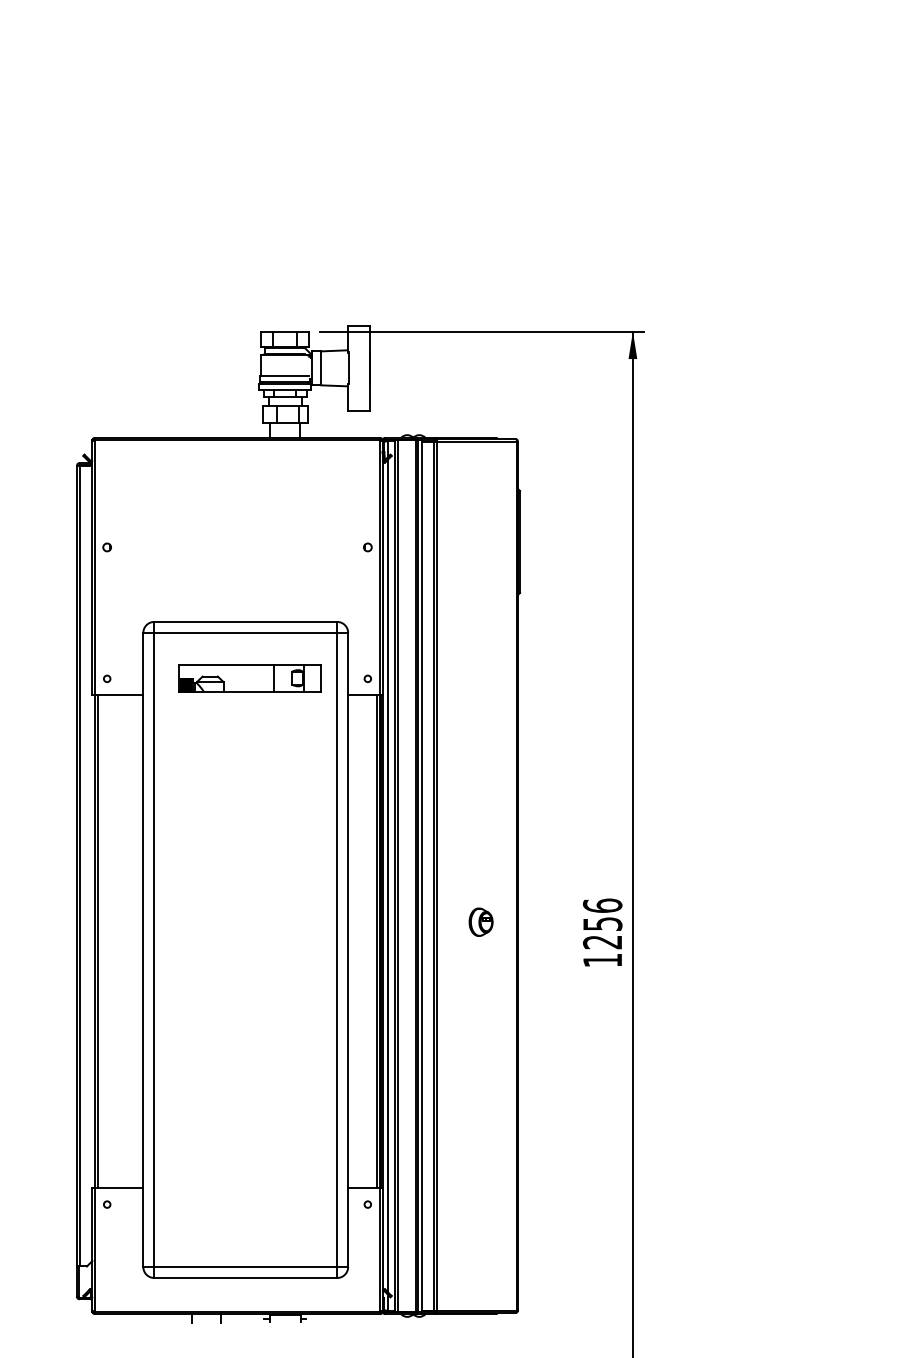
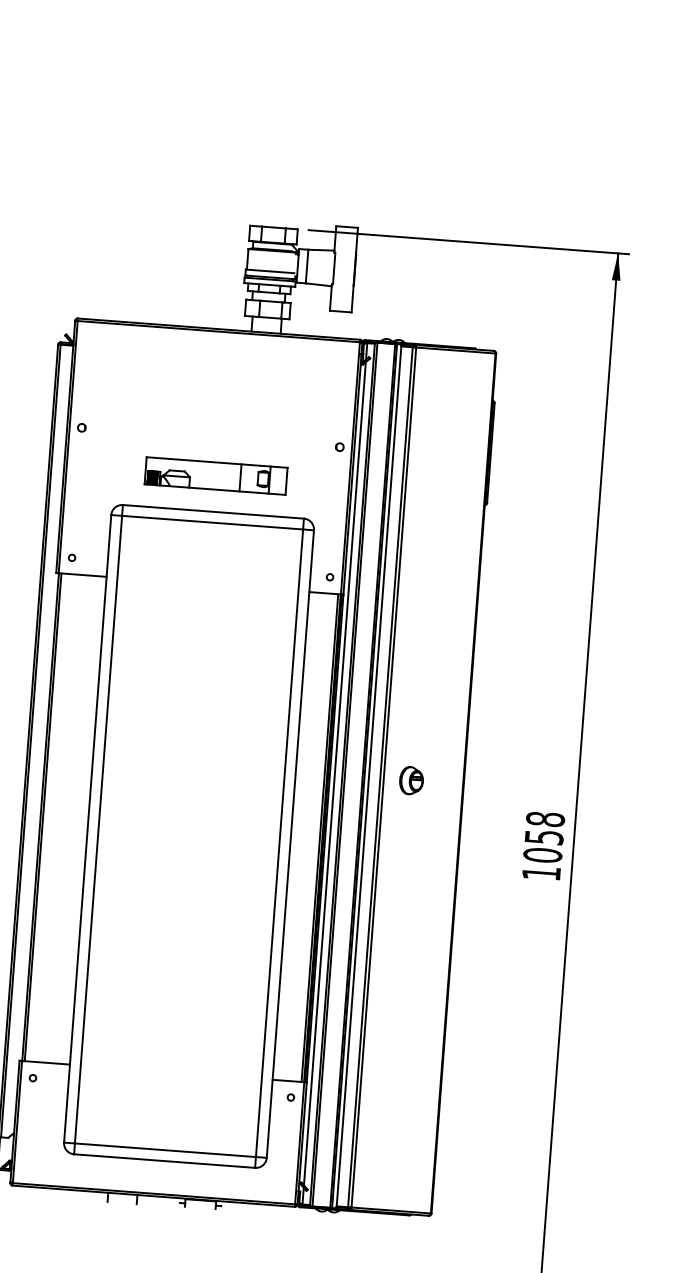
part: (249, 678) -> (215, 475), moved
part: (480, 921) -> (410, 780), moved
text: (602, 923) -> (544, 836), 1256 -> 1058

